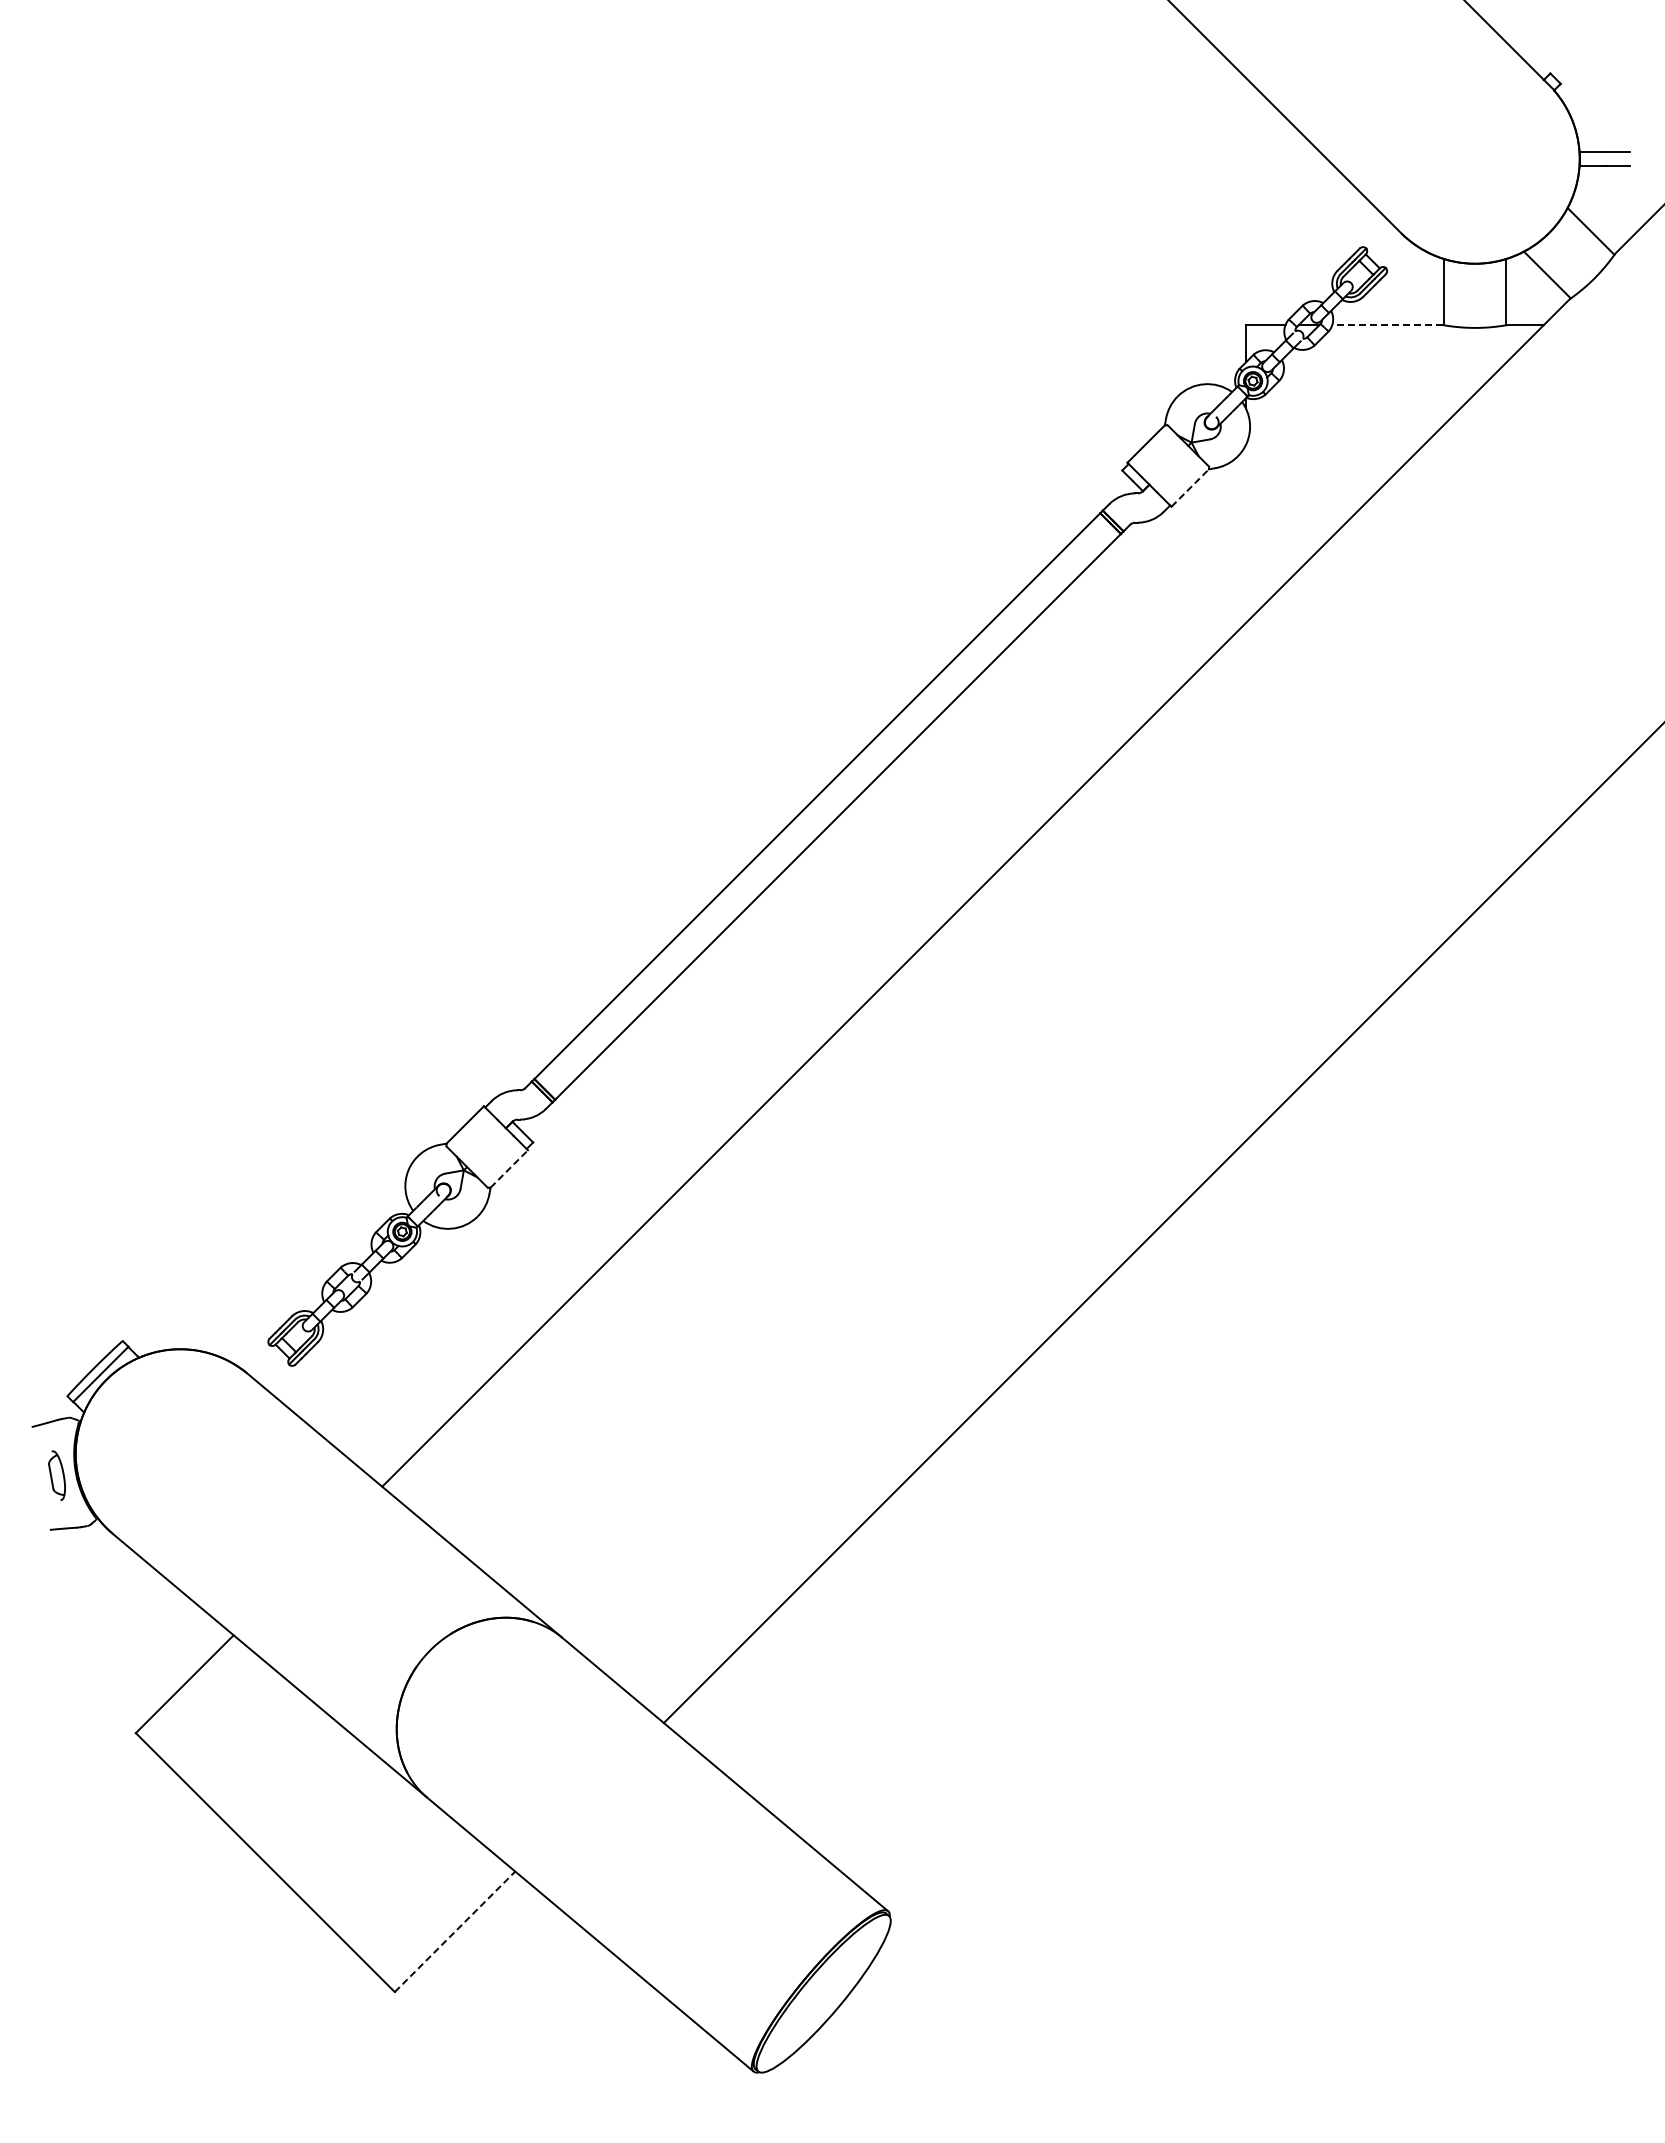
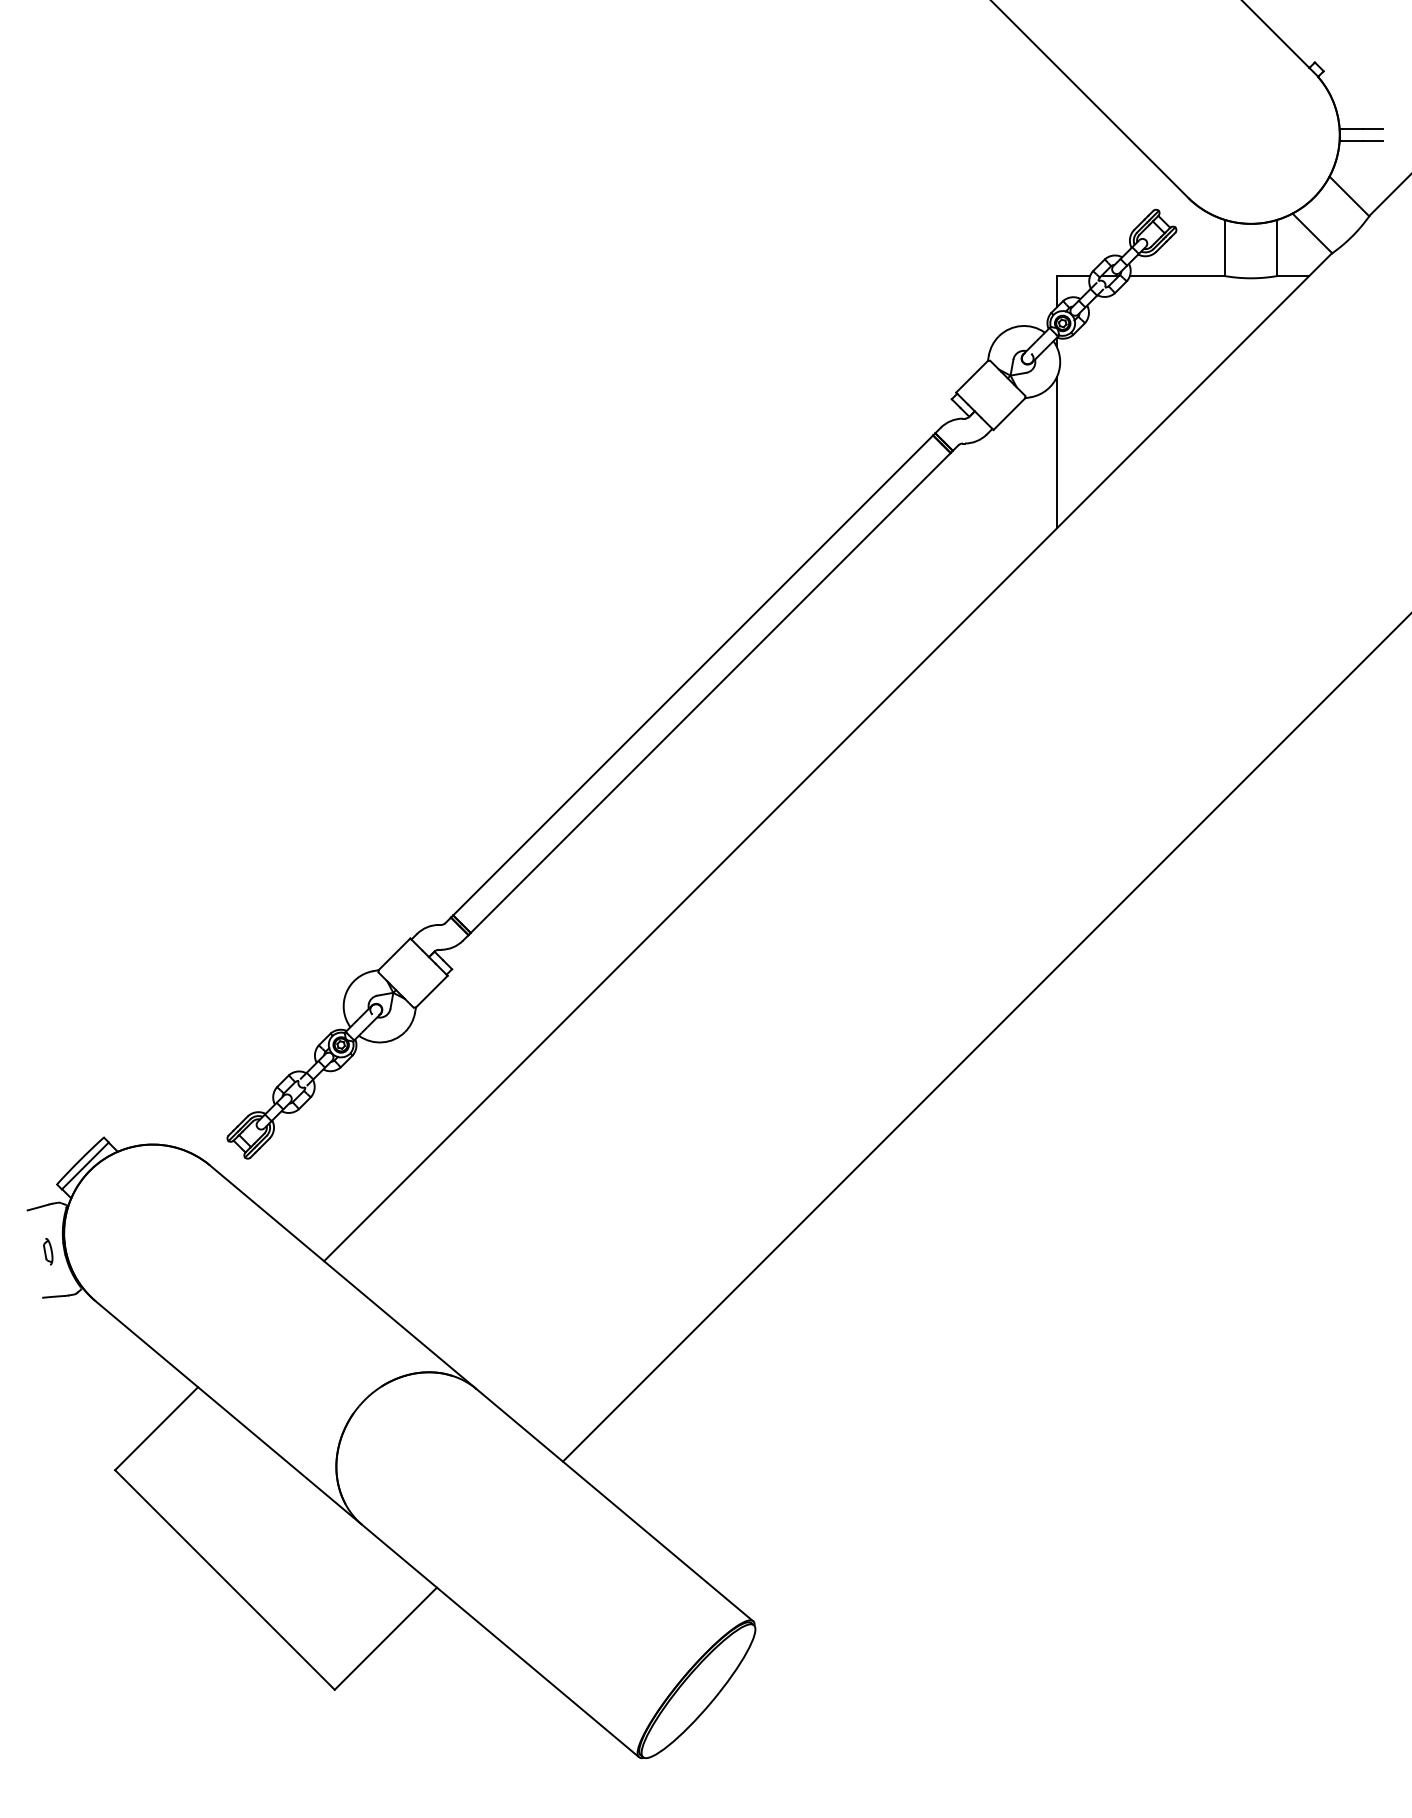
line: (1387, 325) -> (1176, 276), dashed -> solid
line: (1190, 487) -> (1009, 413), dashed -> solid
line: (1246, 533) -> (1057, 452), added
line: (509, 1168) -> (432, 991), dashed -> solid
part: (56, 1475) -> (47, 1251), size x0.62
line: (455, 1931) -> (386, 1638), dashed -> solid

